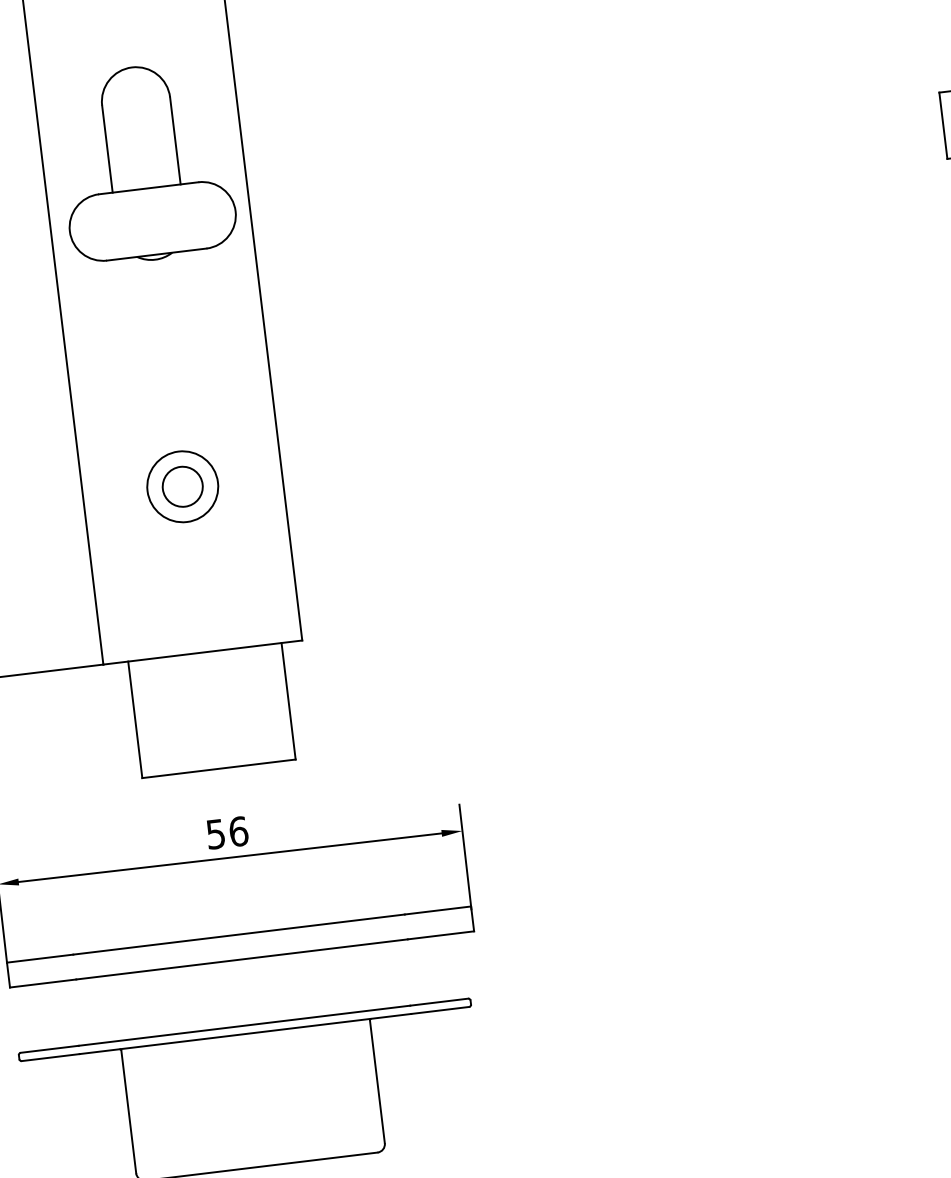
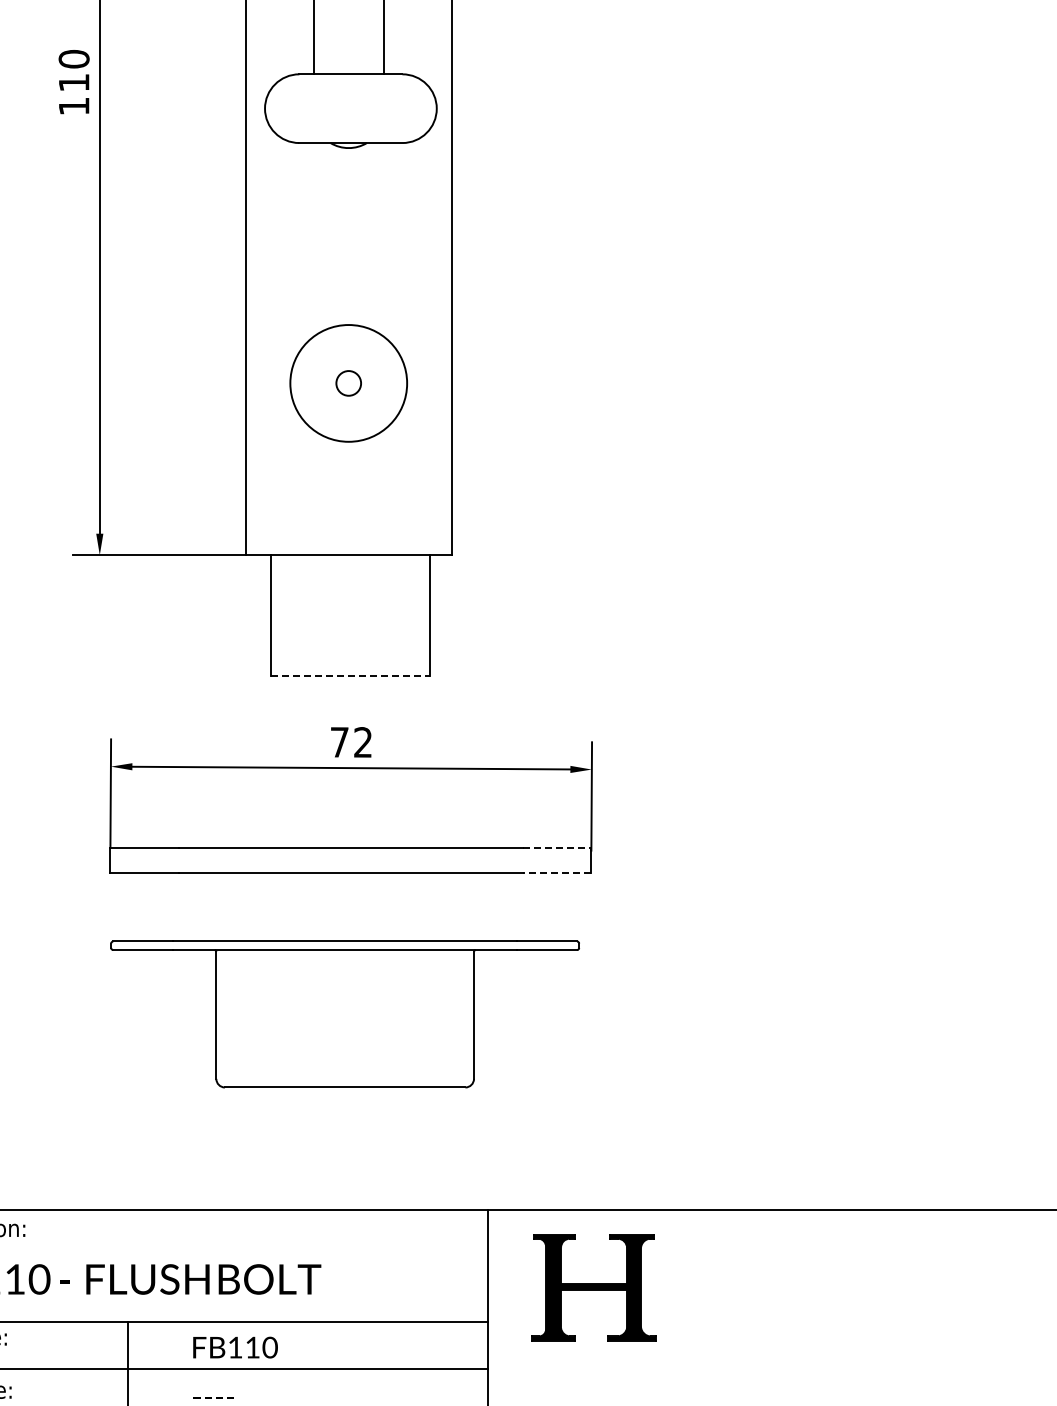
circle: (182, 485) -> (348, 382), size x1.6
circle: (182, 486) -> (348, 383), size x0.6
line: (219, 768) -> (351, 675), solid -> dashed
text: (227, 832) -> (351, 742), 56 -> 72
line: (438, 910) -> (557, 847), solid -> dashed
line: (440, 935) -> (556, 873), solid -> dashed

